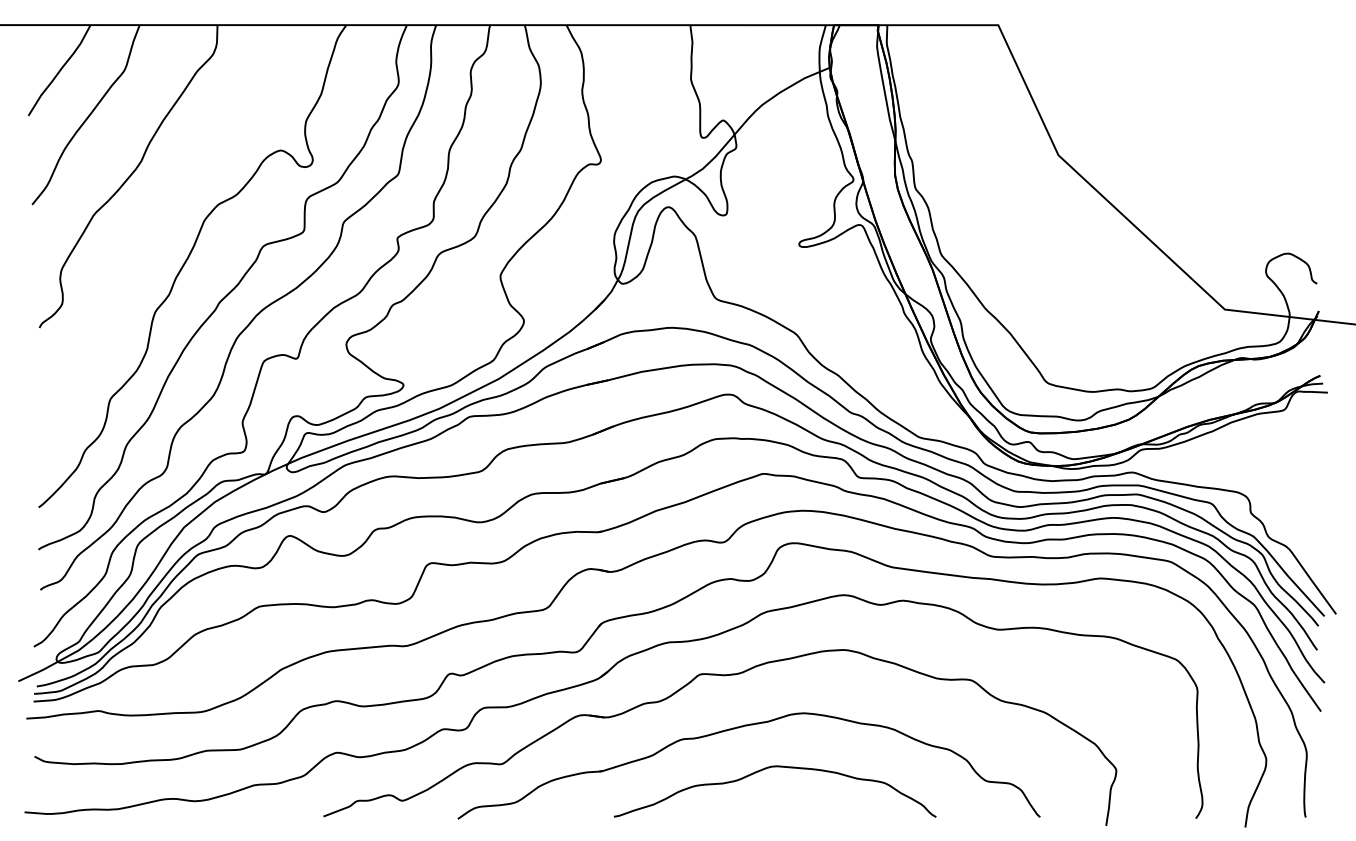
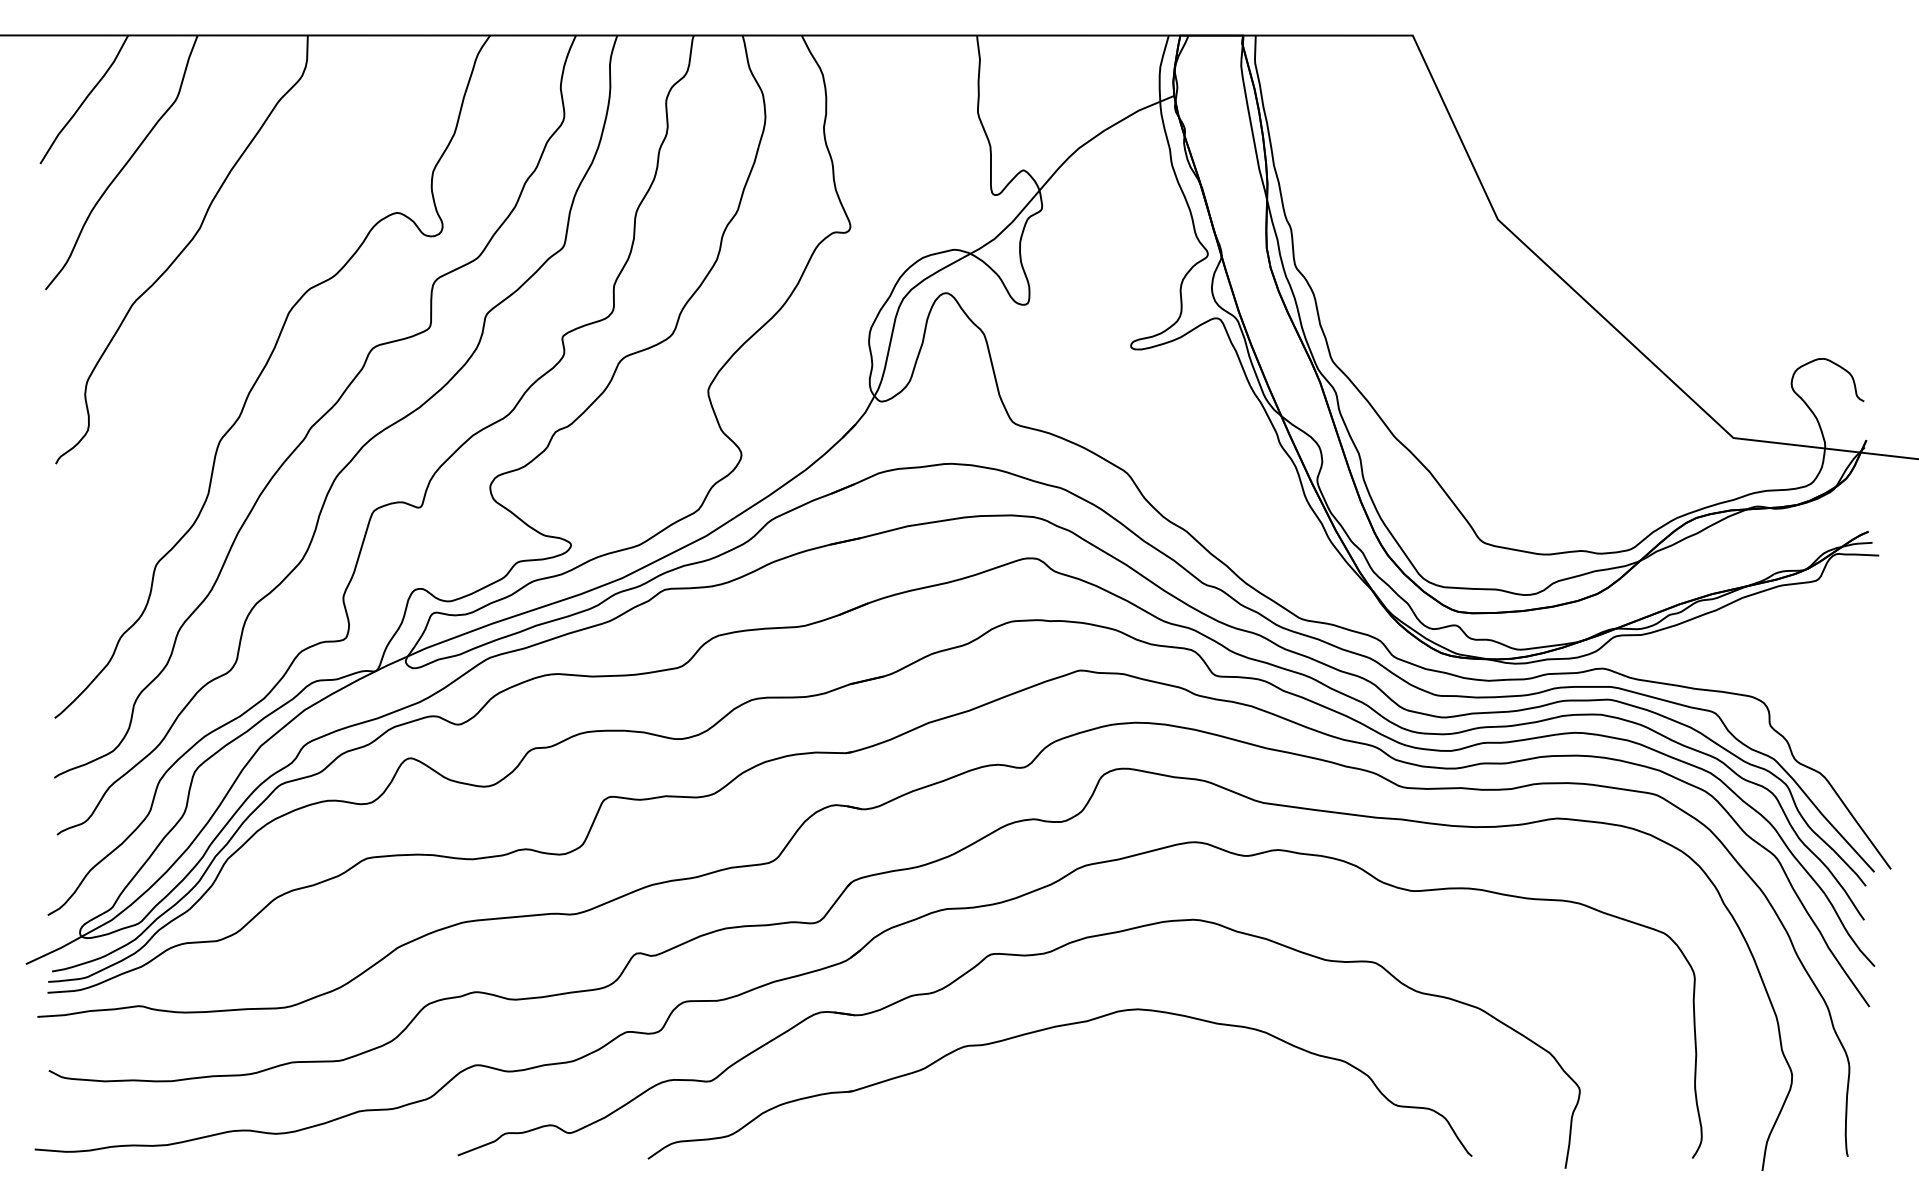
curve: (766, 769) -> (1084, 1088), removed

